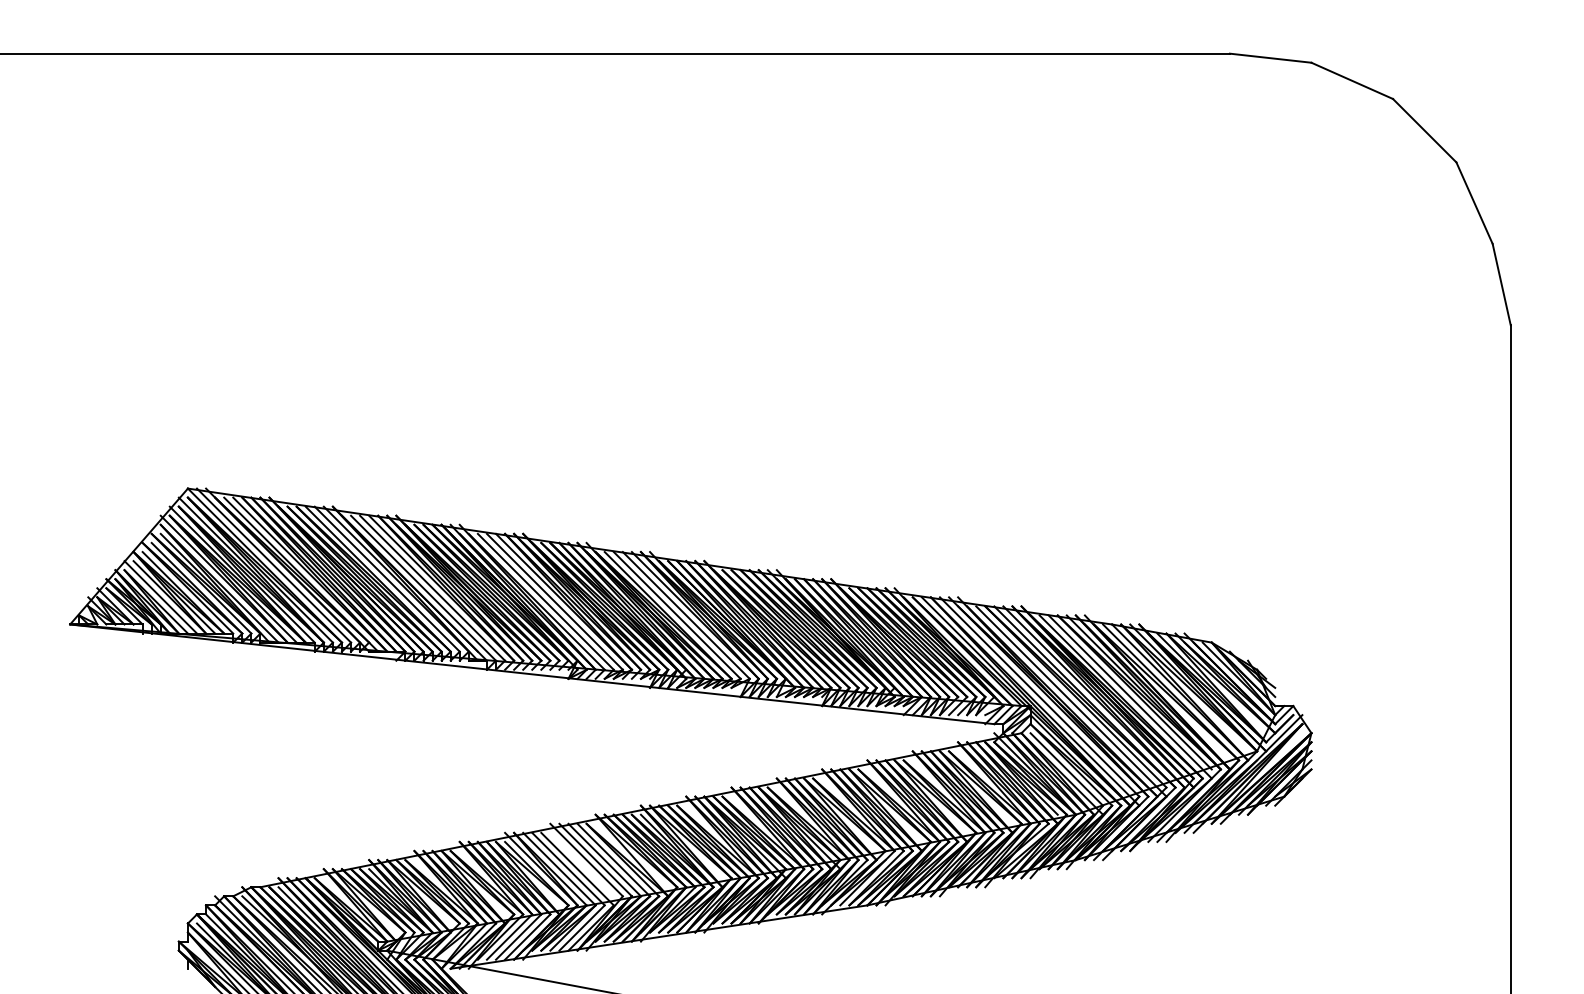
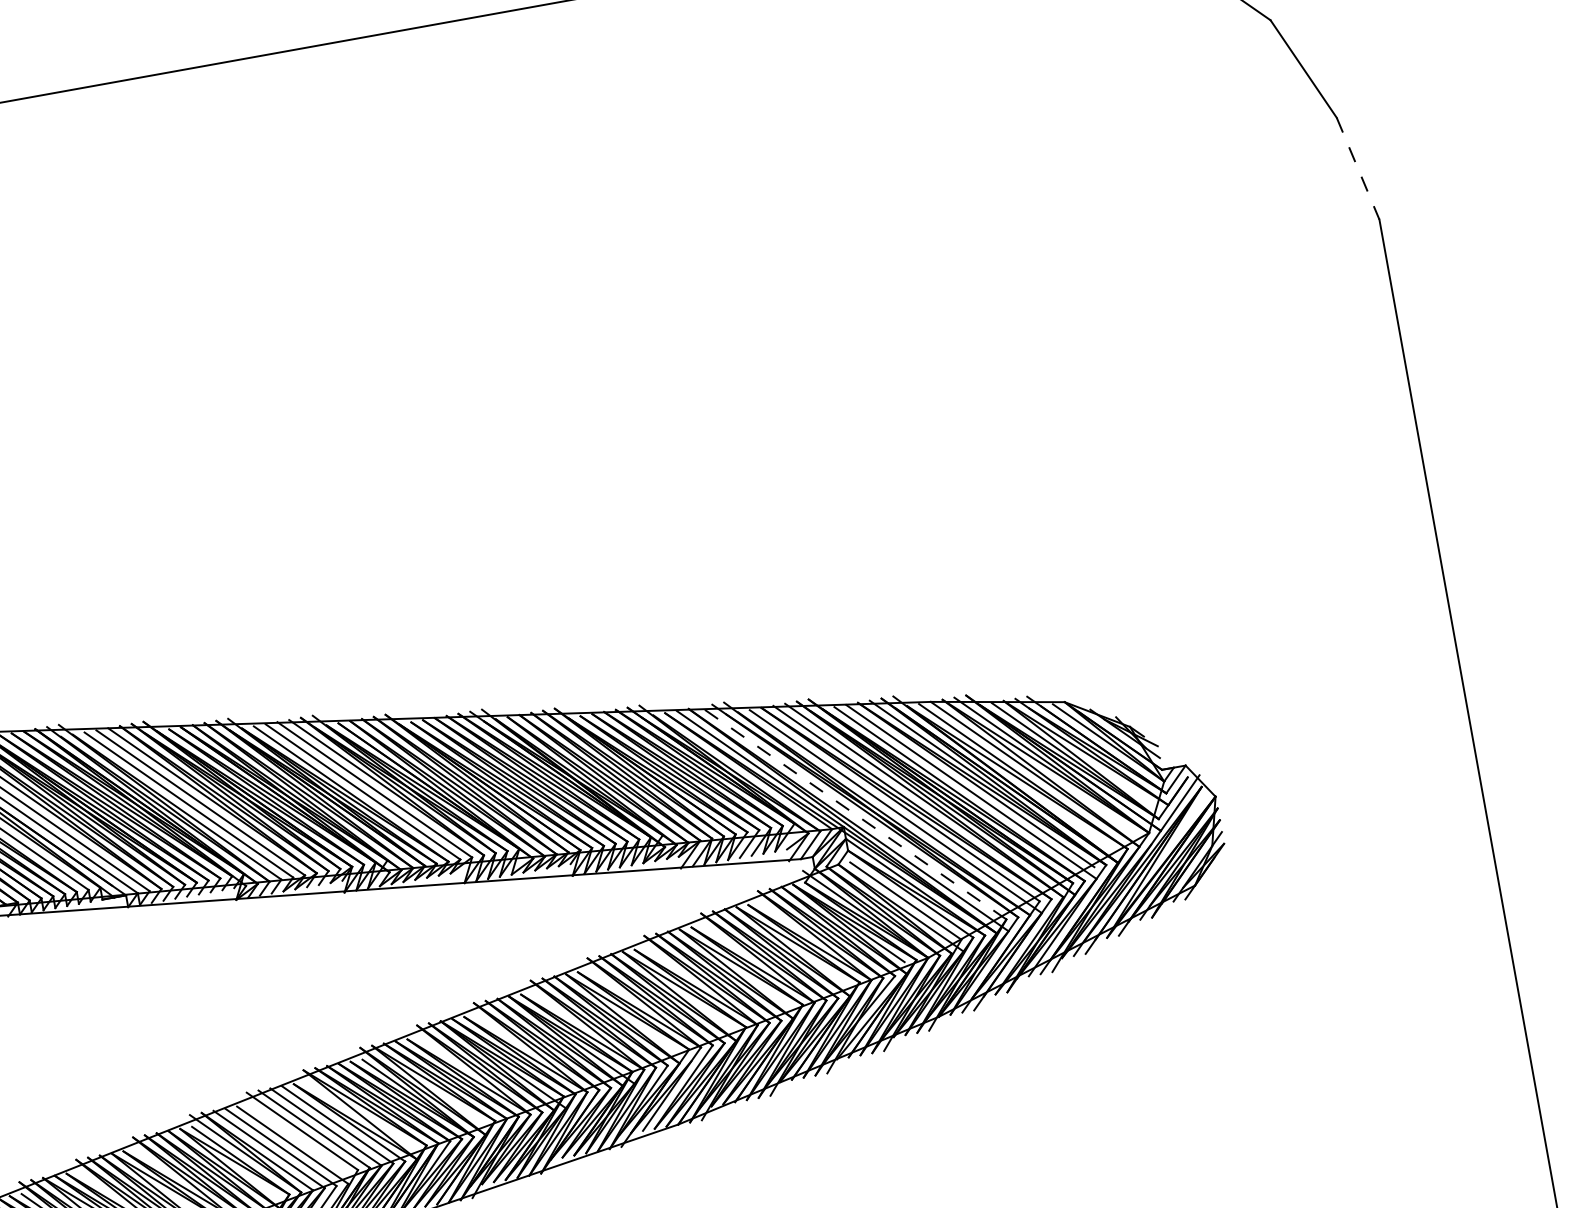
line: (1501, 284) -> (1357, 168), solid -> dashed
line: (1039, 696) -> (853, 812), solid -> dashed

